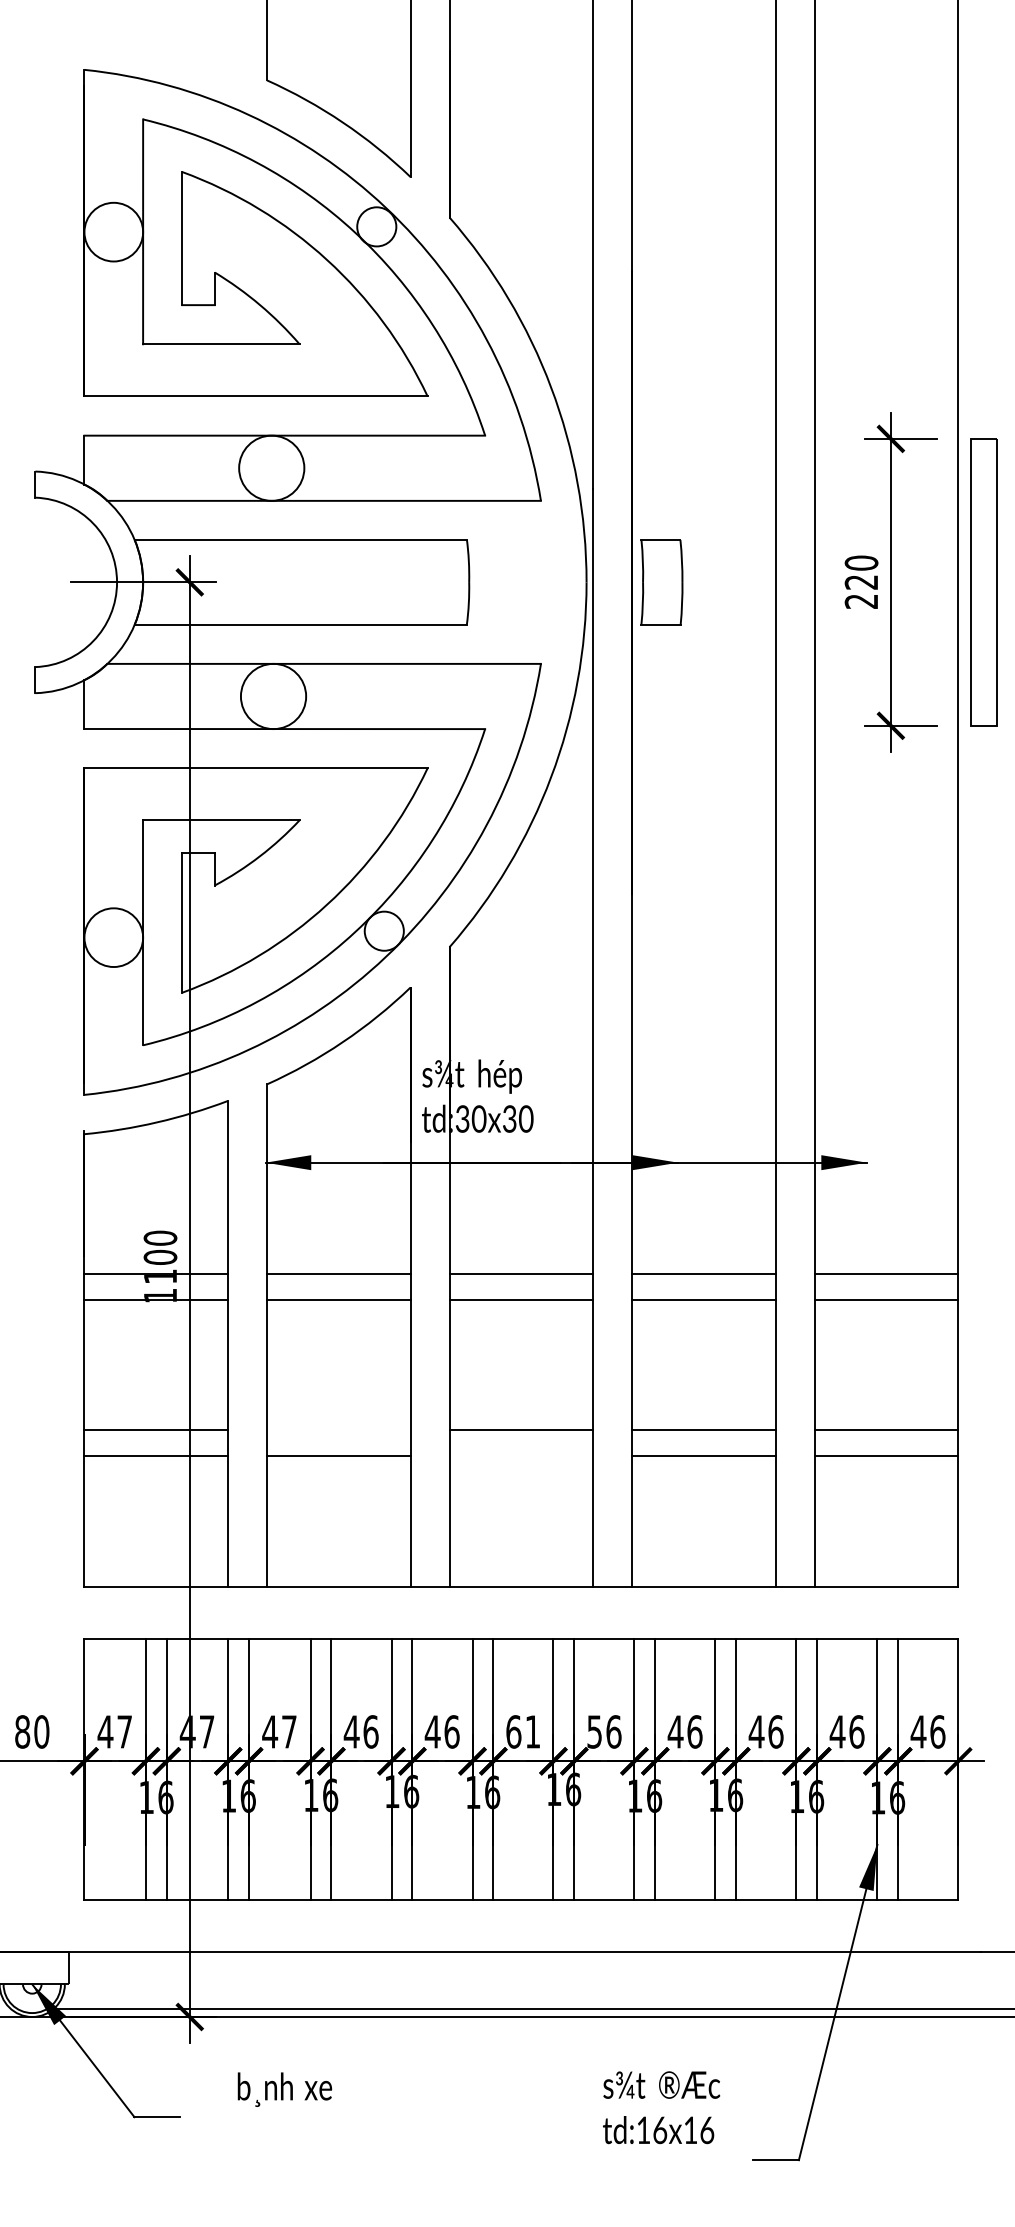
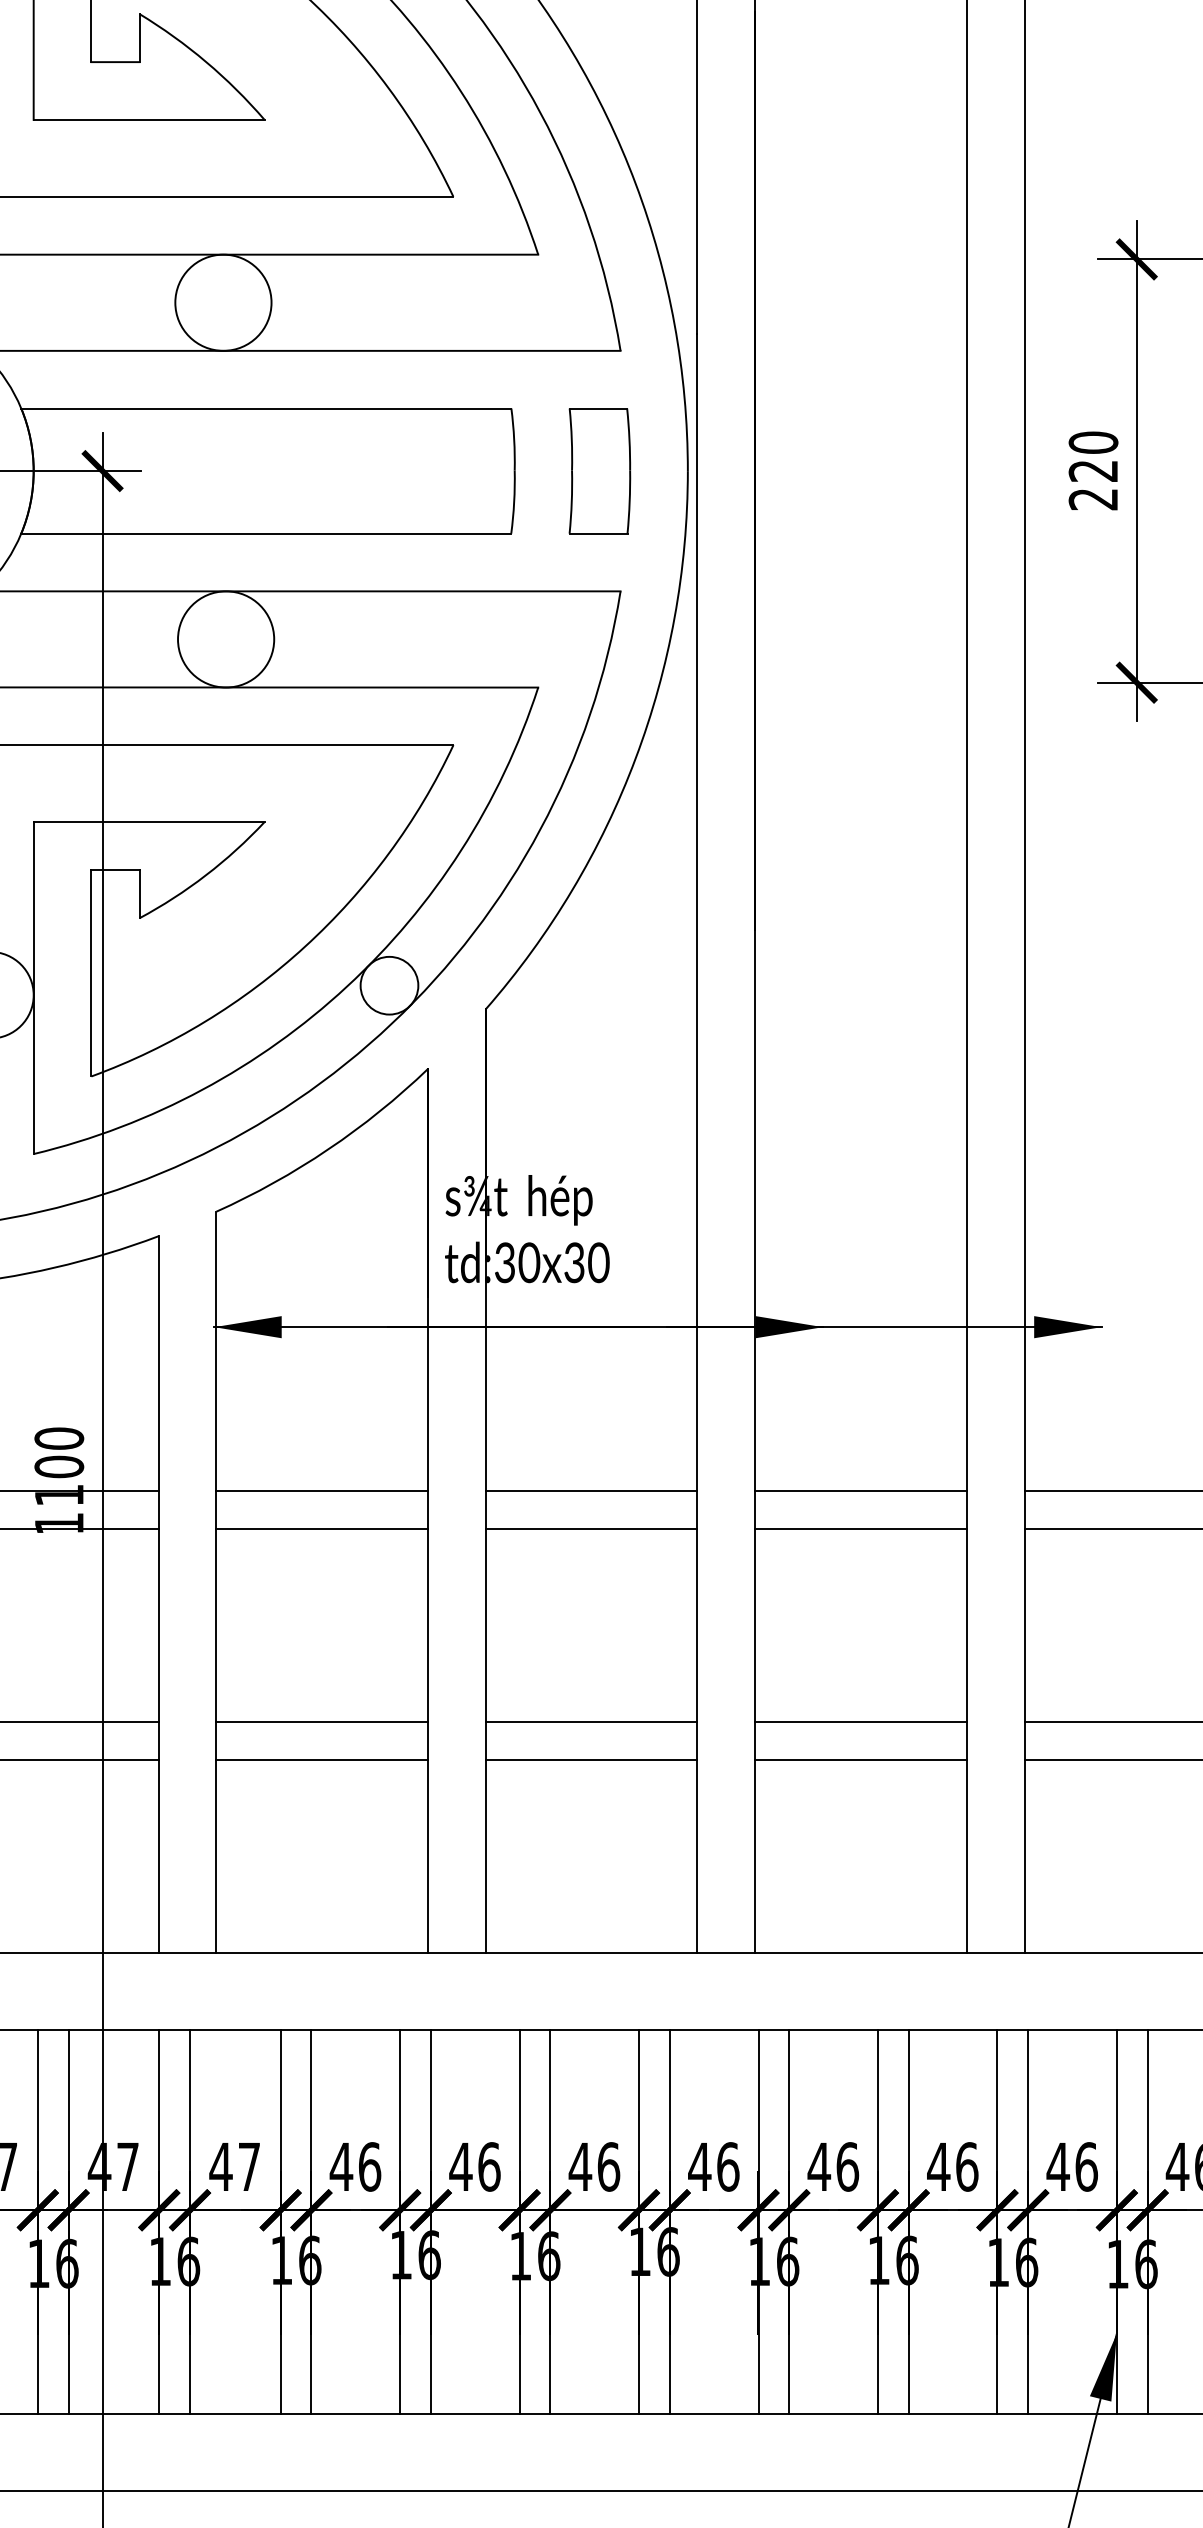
part: (661, 582) -> (599, 471), moved
line: (338, 1430) -> (321, 1722), added
line: (521, 1456) -> (591, 1760), added
text: (522, 1731) -> (593, 2166), 61 -> 46
text: (594, 1731) -> (699, 2166), 56 -> 46

